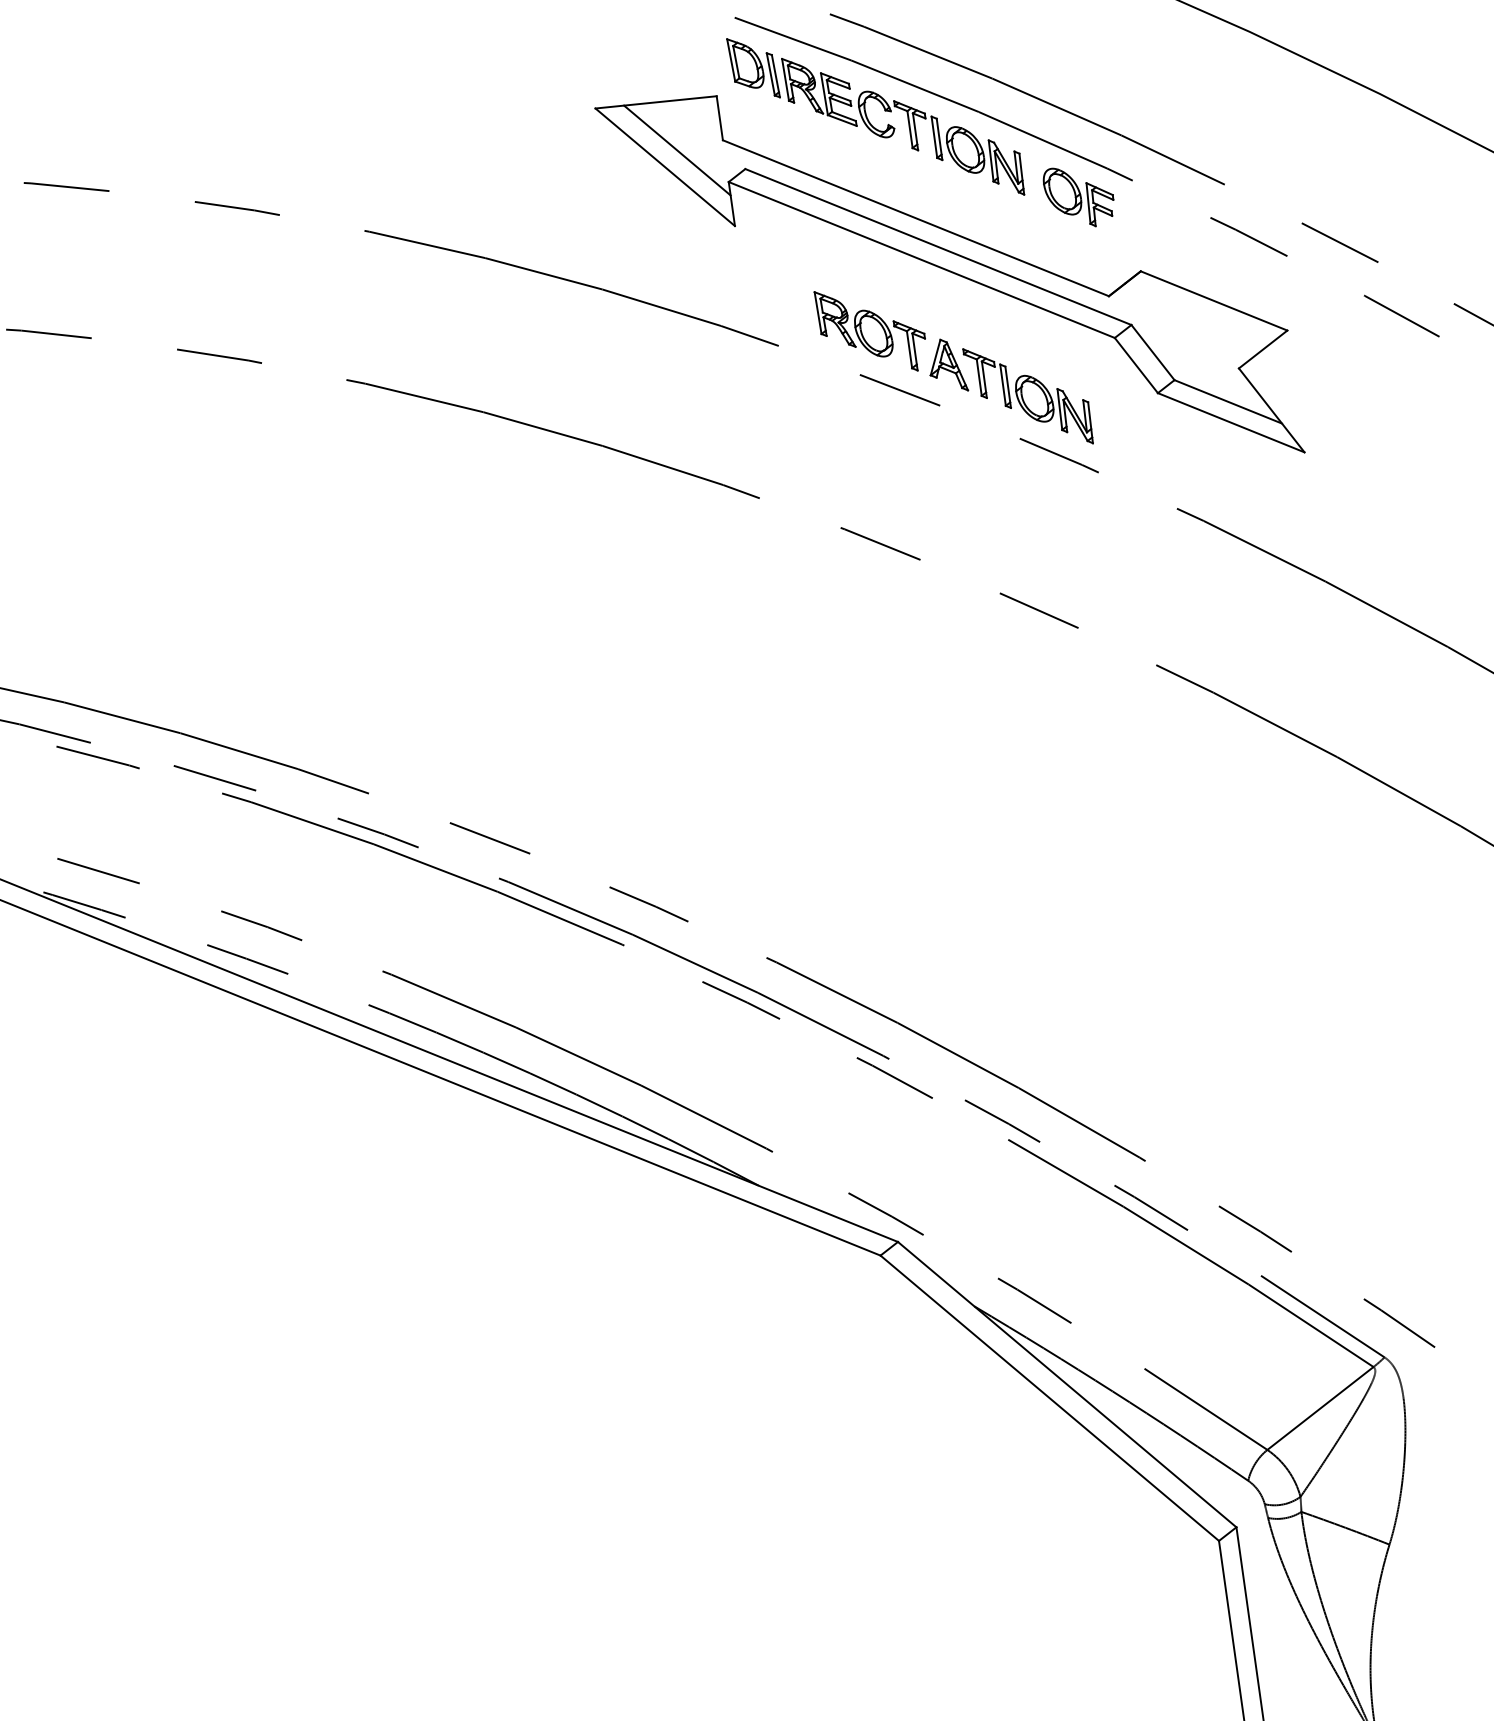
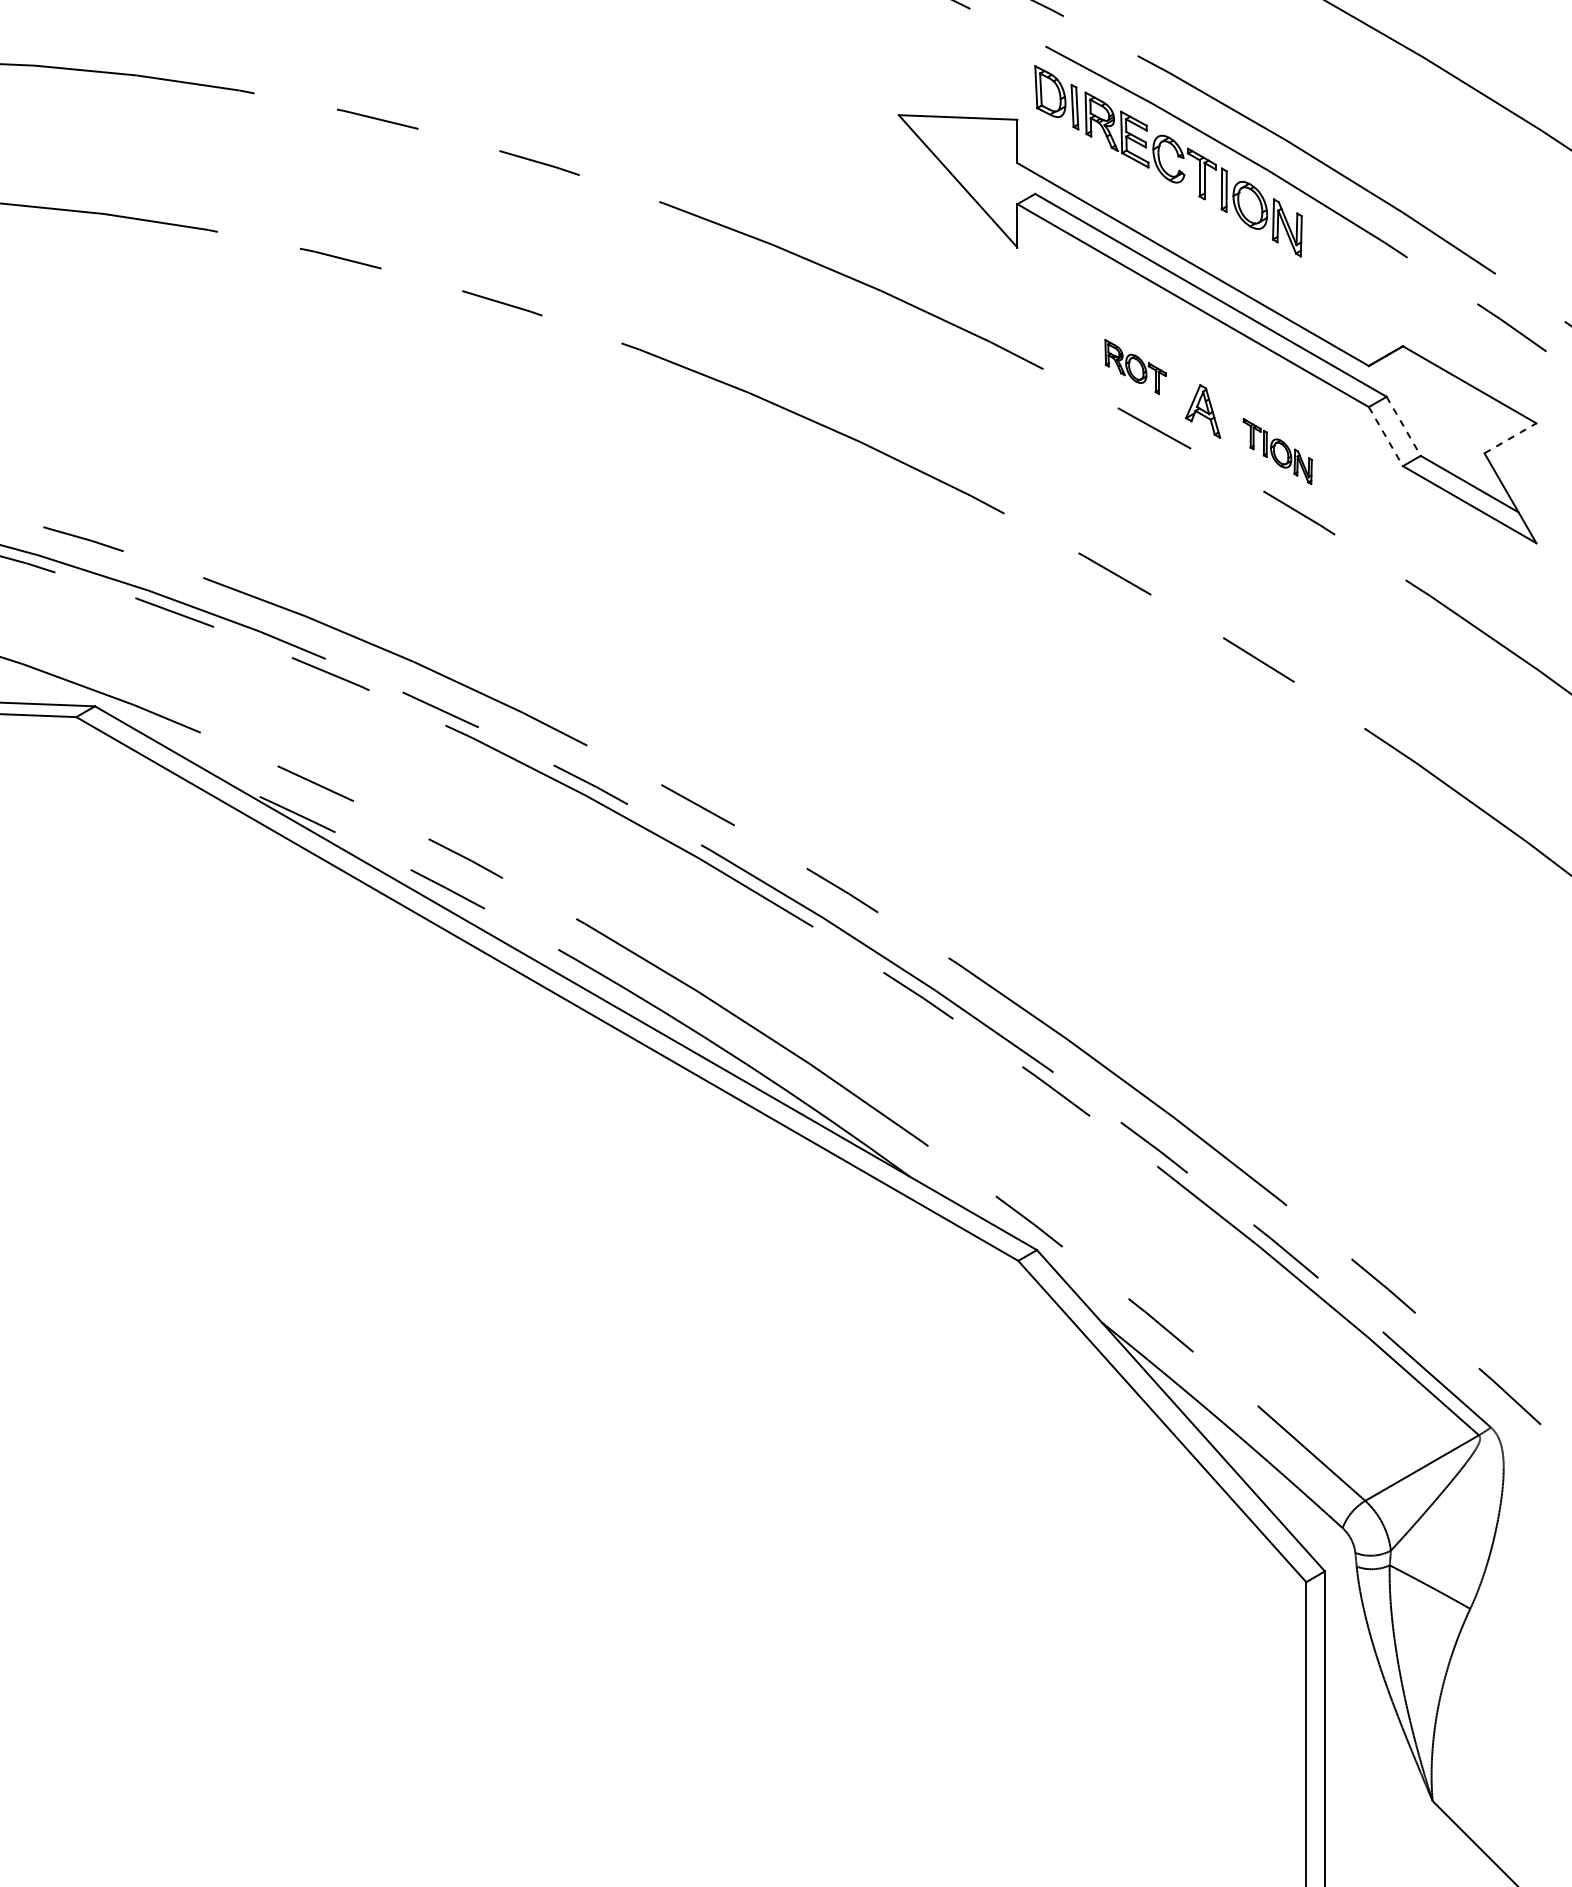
line: (676, 150) -> (971, 166), removed
part: (1078, 196) -> (1353, 265), removed
part: (871, 330) -> (1135, 366), size x0.6
line: (1263, 349) -> (1510, 438), solid -> dashed
line: (1152, 352) -> (1403, 426), solid -> dashed
line: (1137, 366) -> (1386, 437), solid -> dashed
part: (1028, 396) -> (1277, 451), size x0.6

